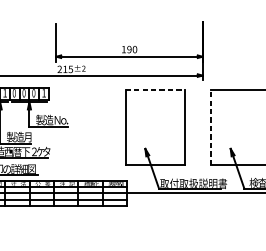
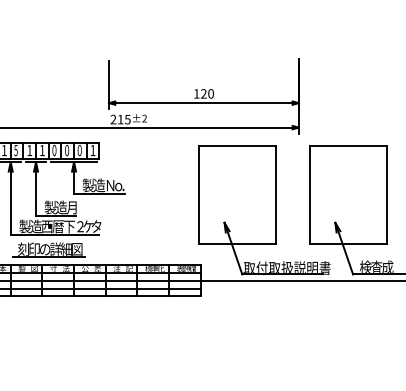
text: (129, 49) -> (203, 93), 190 -> 120
line: (155, 90) -> (237, 146), dashed -> solid
line: (210, 127) -> (309, 195), dashed -> solid

